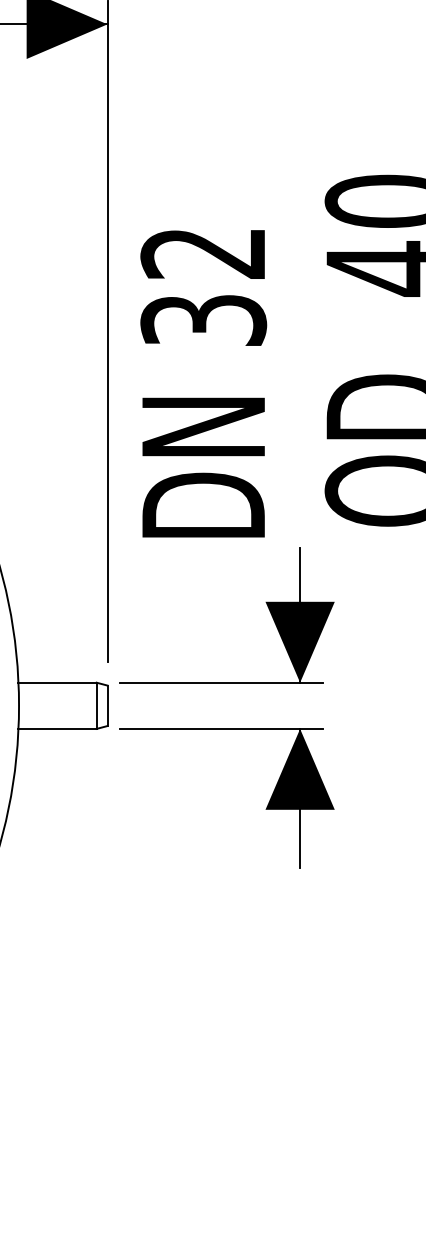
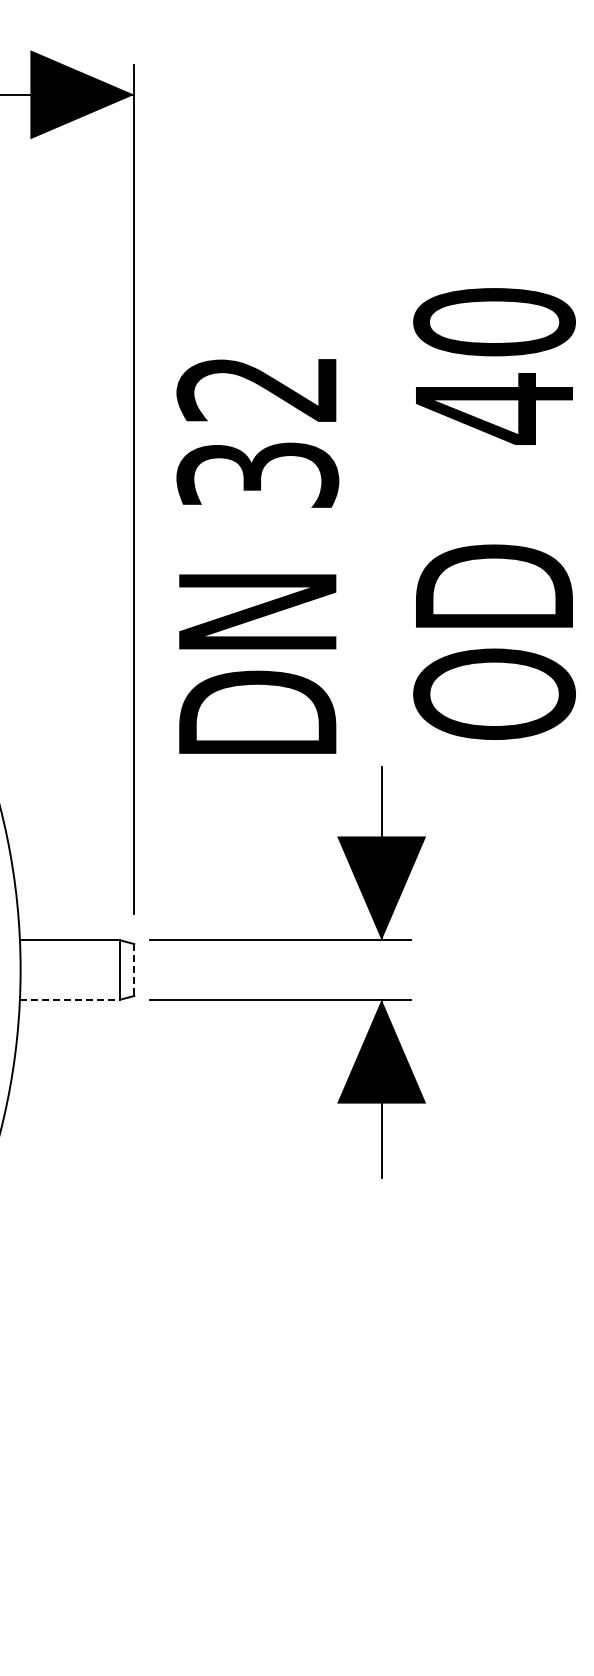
line: (107, 706) -> (134, 970), solid -> dashed
line: (57, 728) -> (70, 999), solid -> dashed

